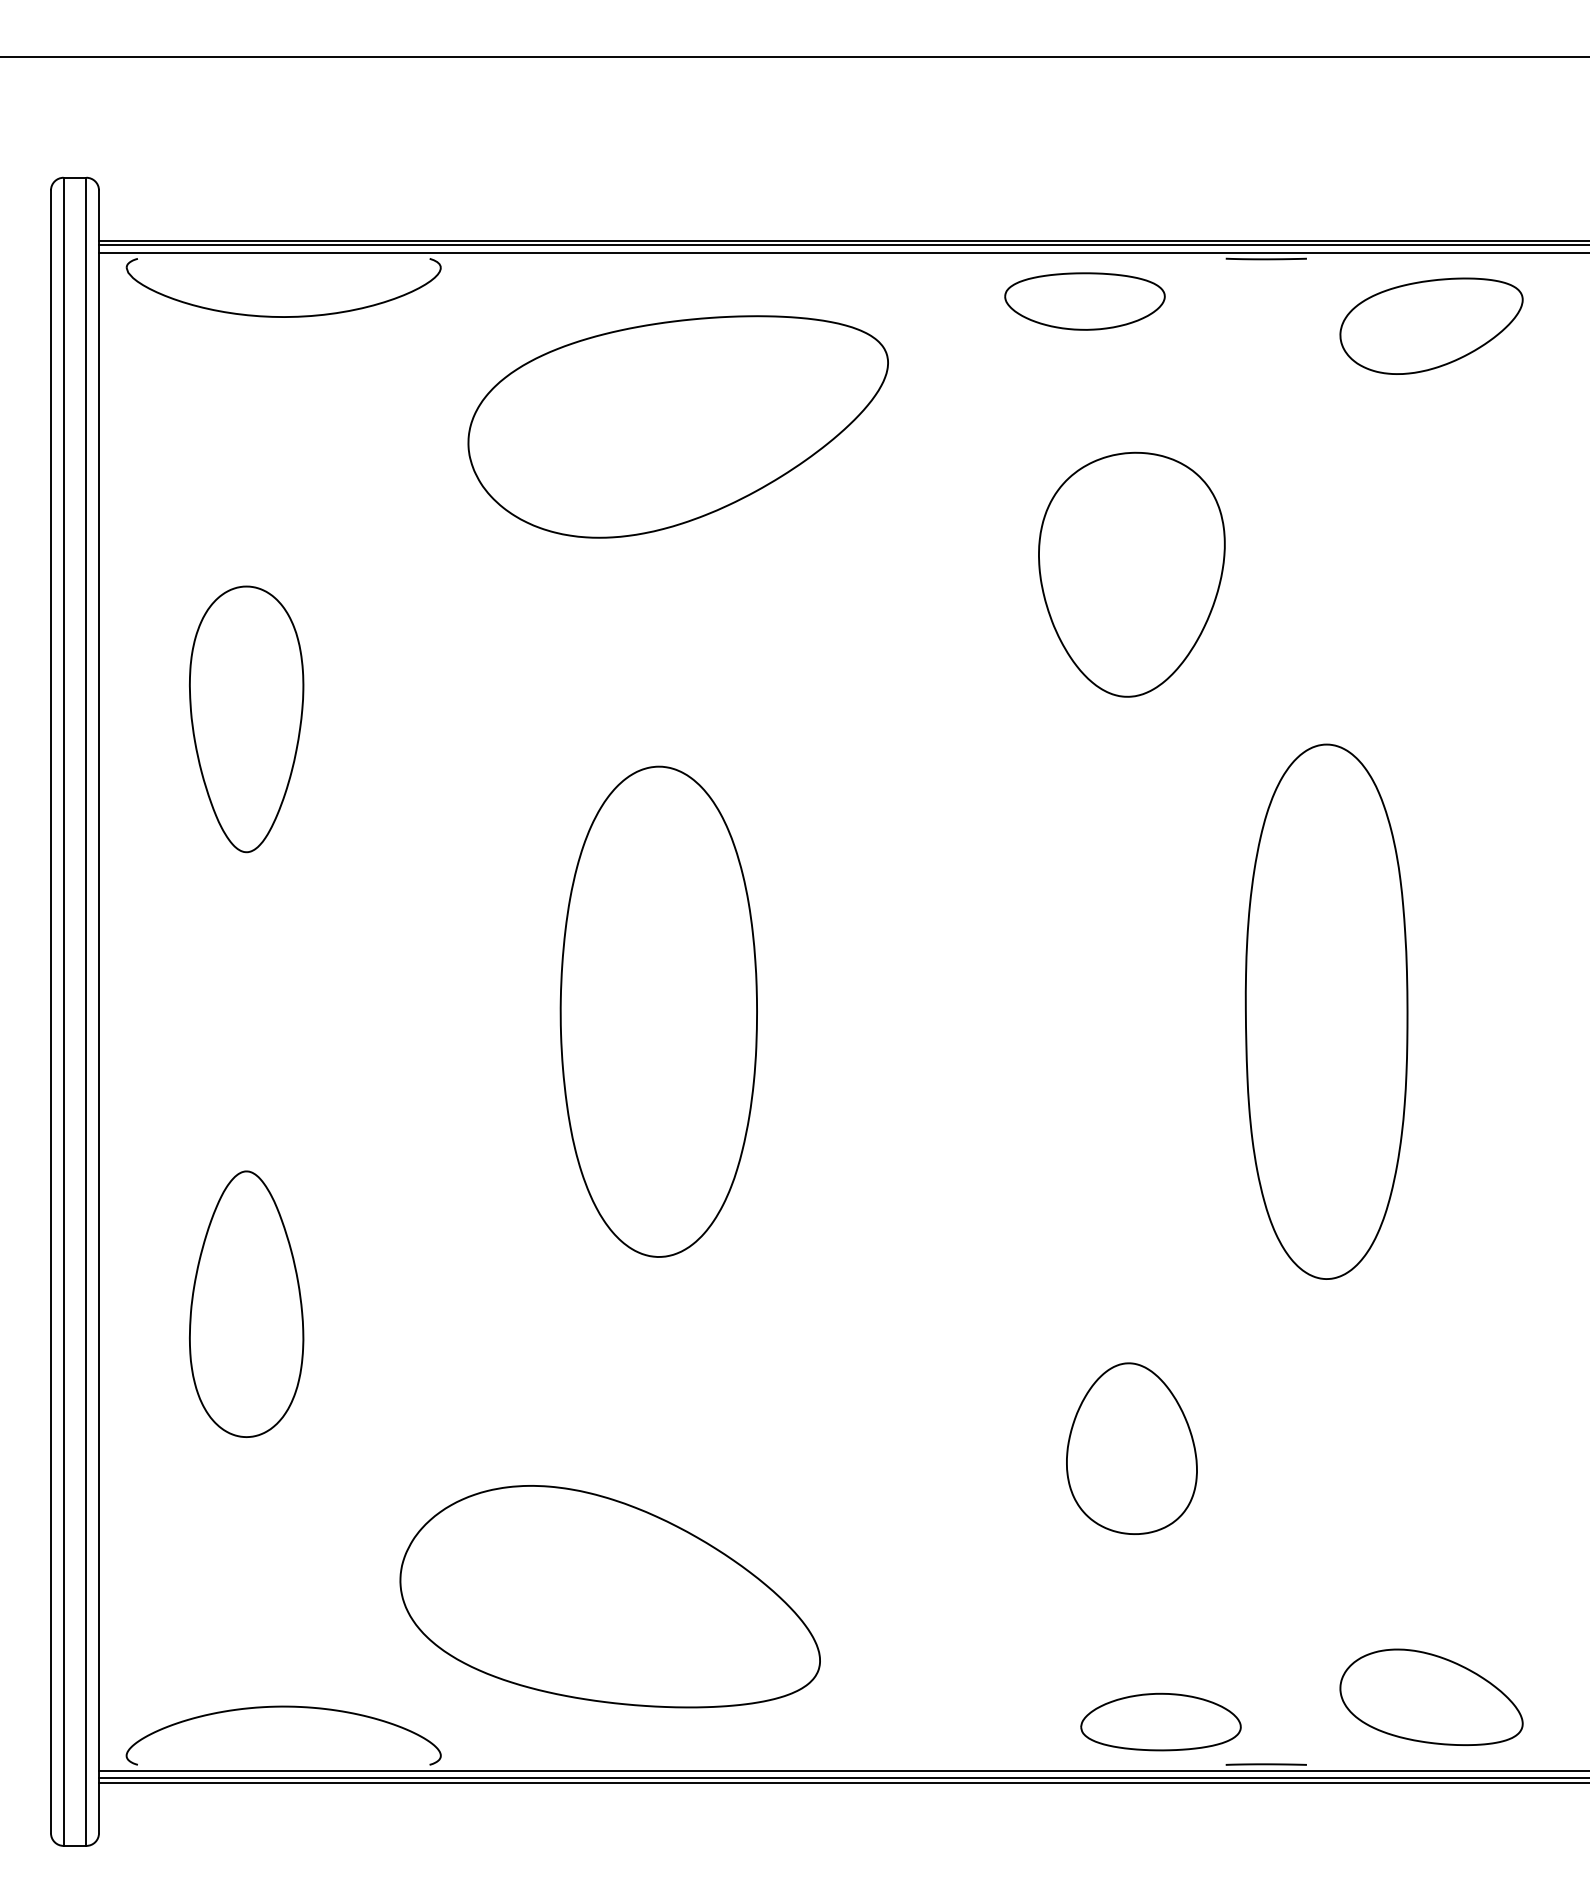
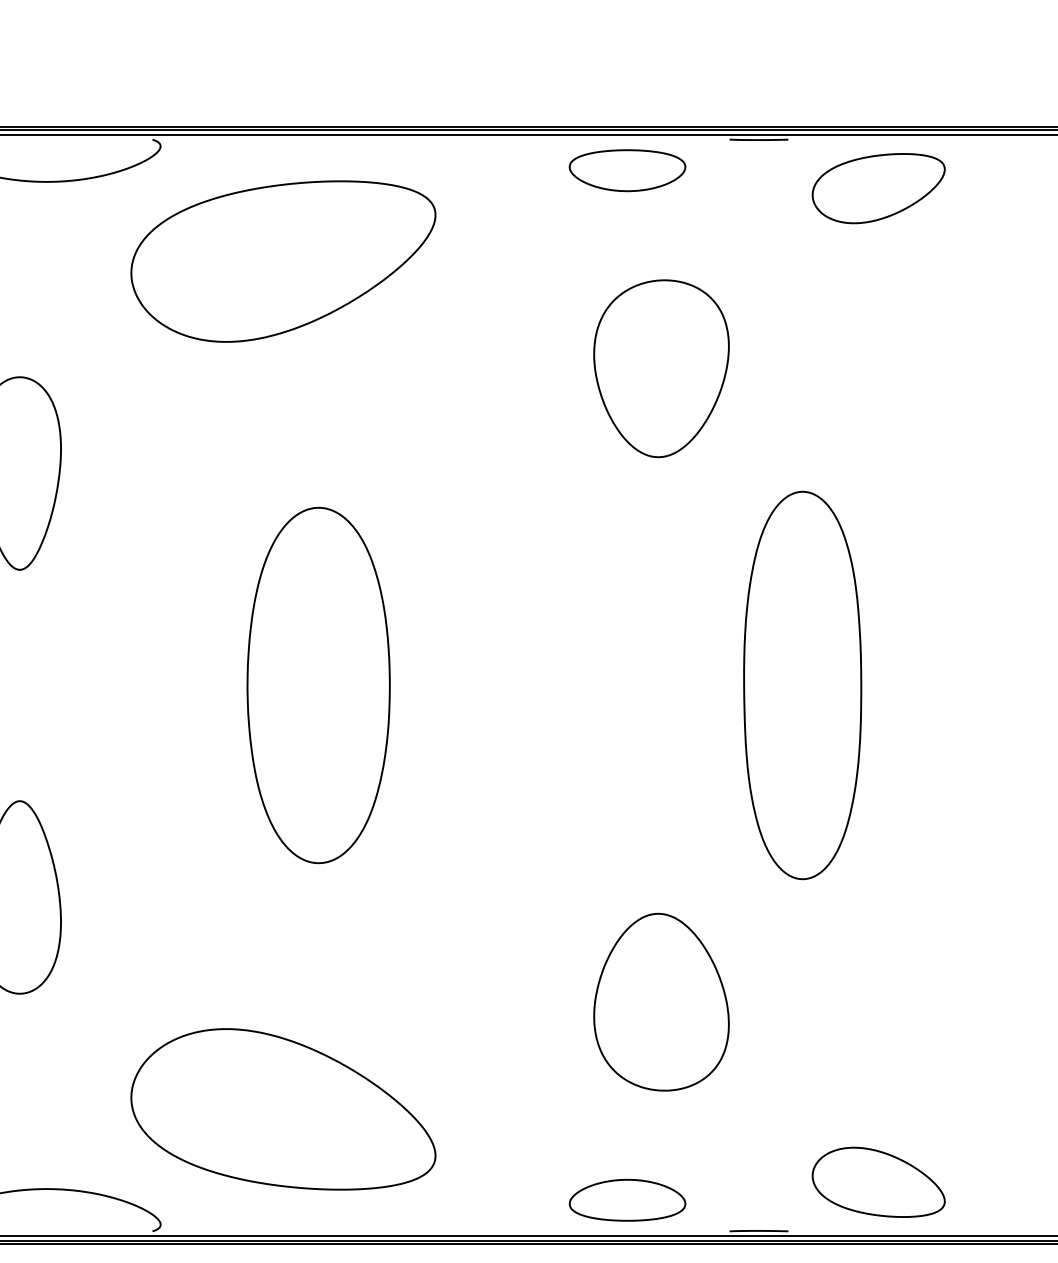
part: (677, 426) -> (282, 261), moved
part: (1131, 1448) -> (661, 1002), size x1.43
part: (1160, 1721) -> (627, 1199), moved

